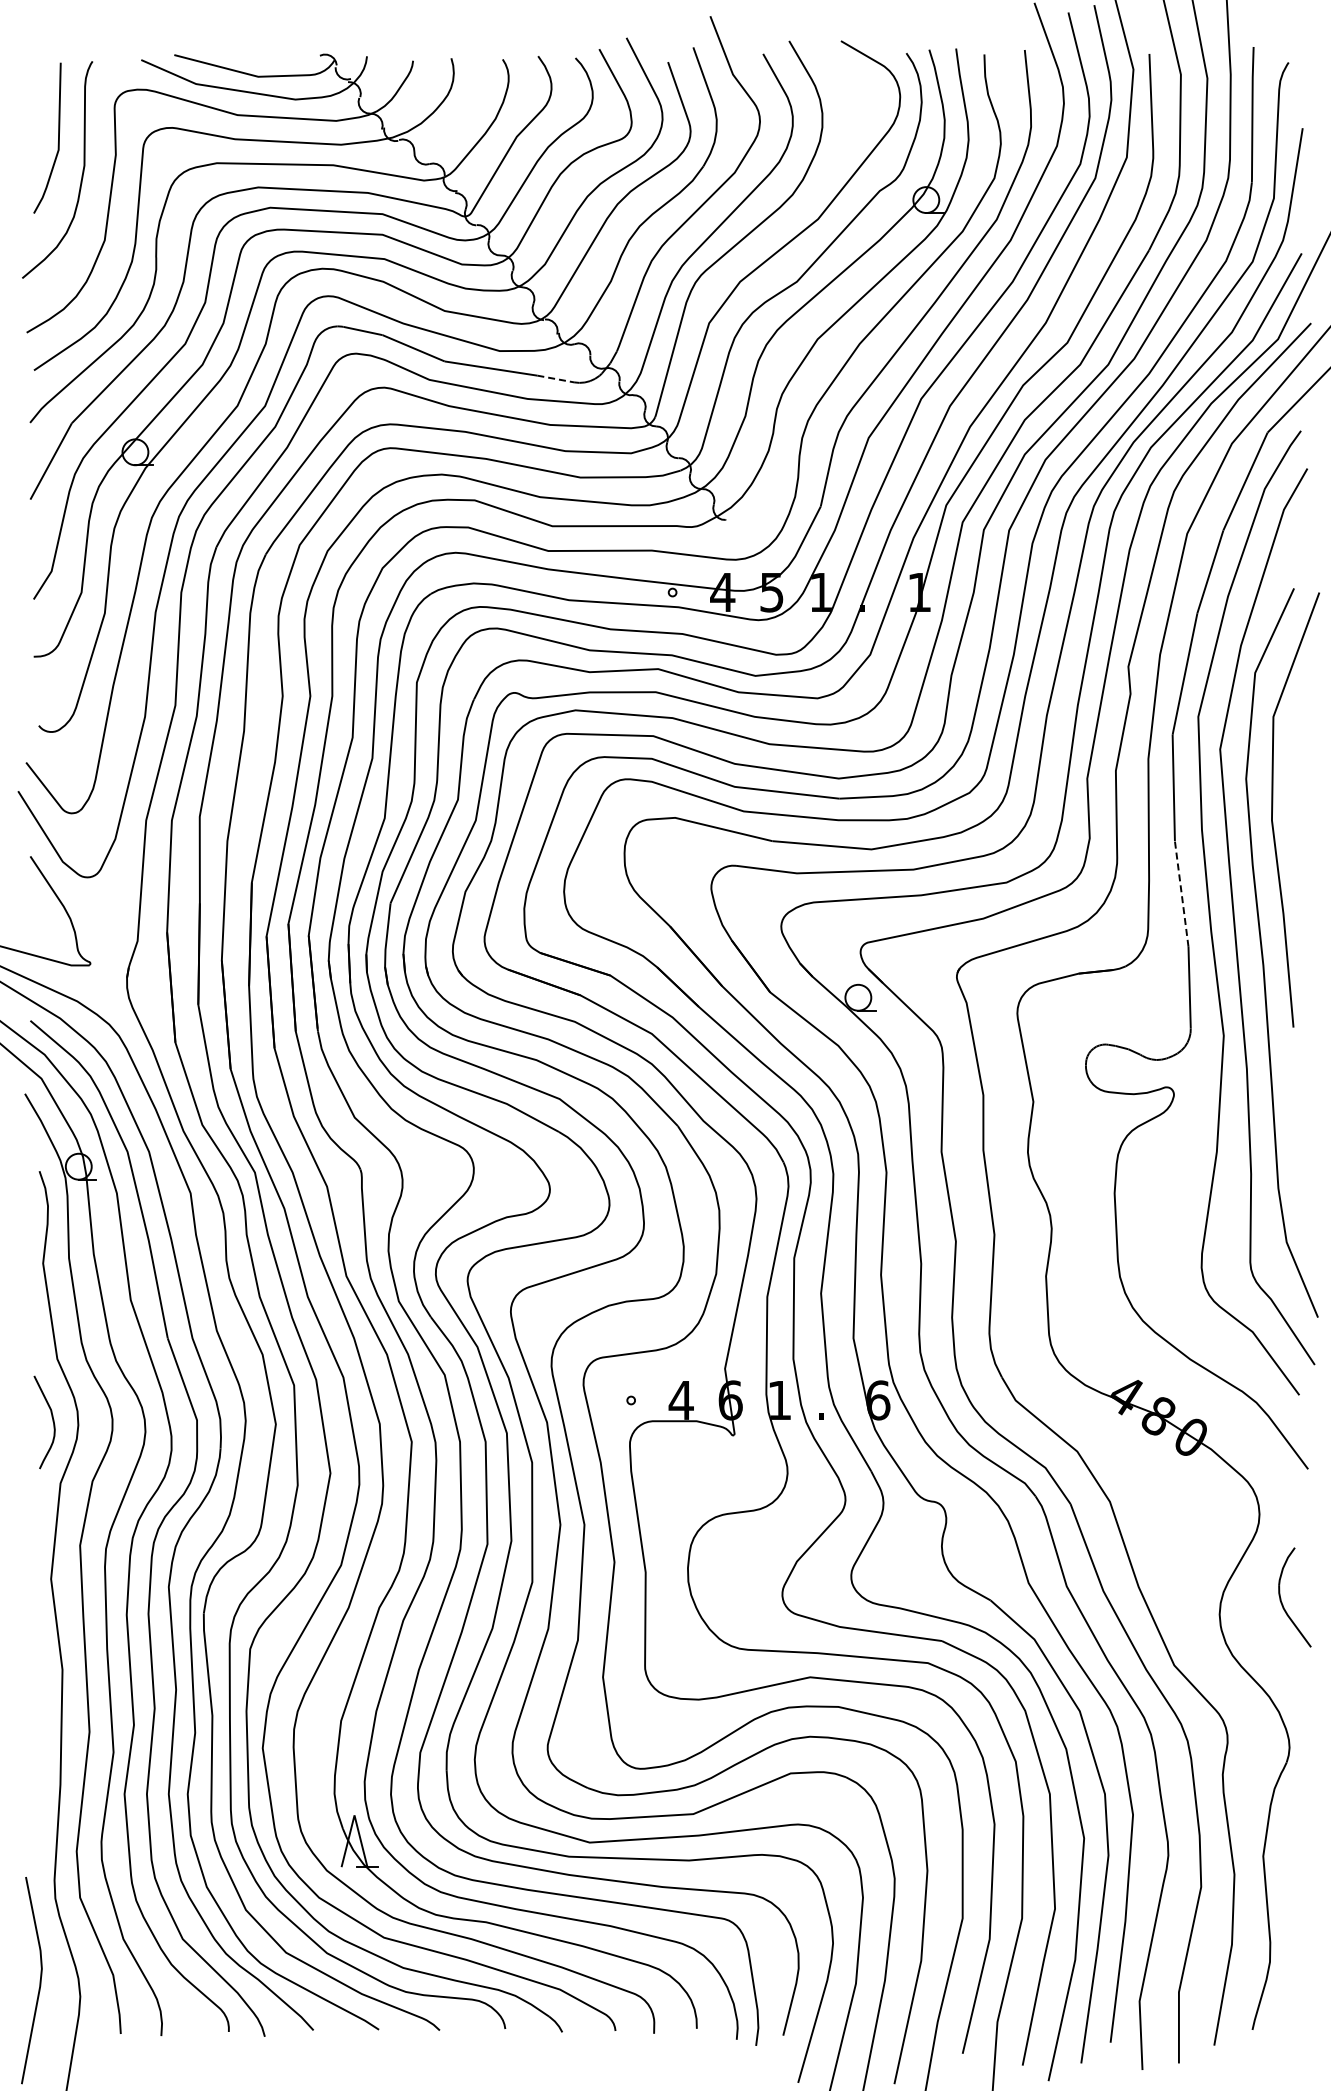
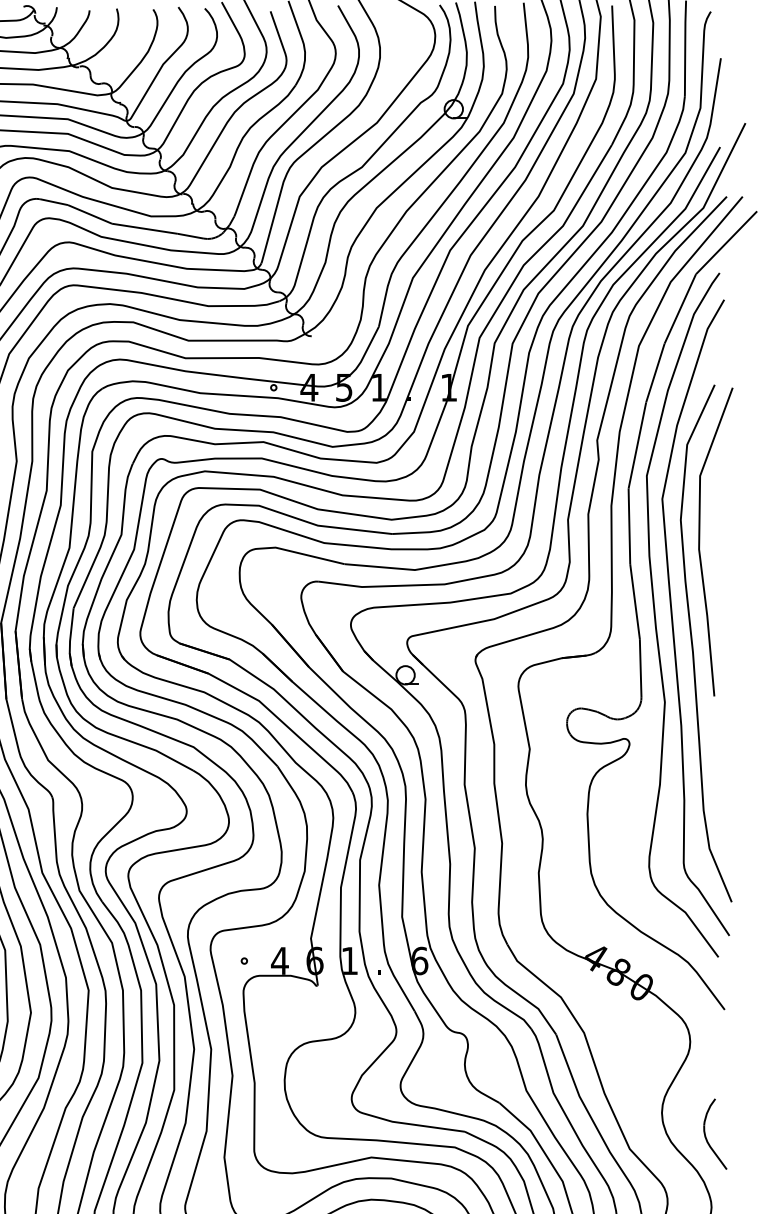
line: (555, 379) -> (190, 236), dashed -> solid
line: (1181, 893) -> (634, 601), dashed -> solid
part: (1282, 1602) -> (706, 1137), moved

